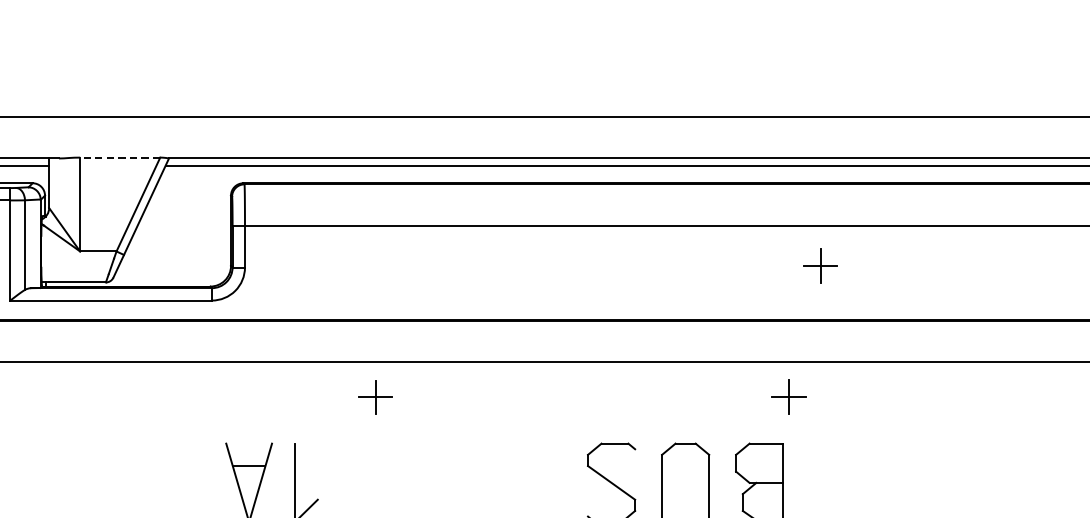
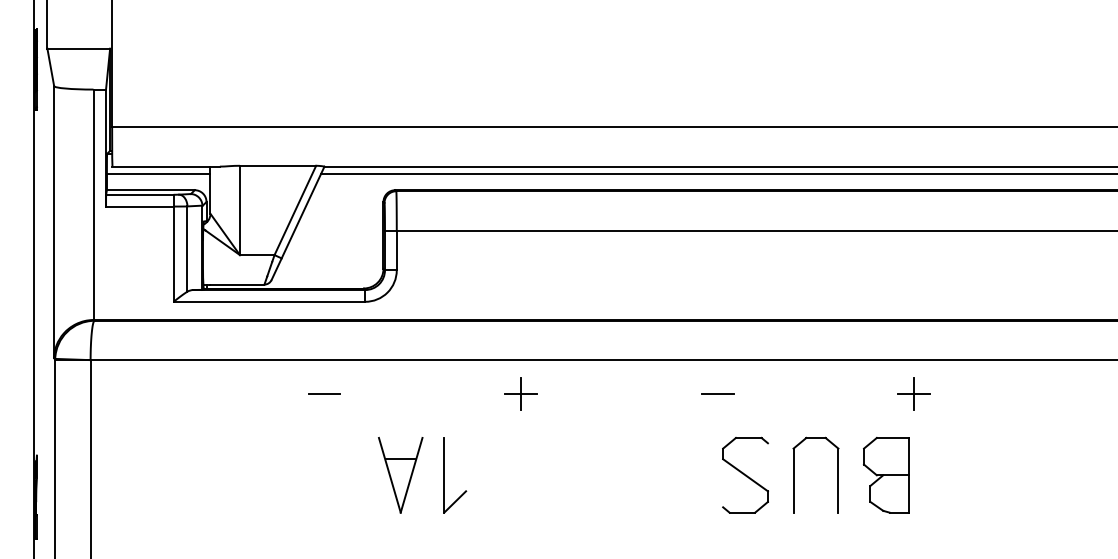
line: (119, 157) -> (277, 165), dashed -> solid
part: (819, 265) -> (943, 268), removed
line: (169, 396) -> (324, 393), added
line: (582, 396) -> (717, 393), added

